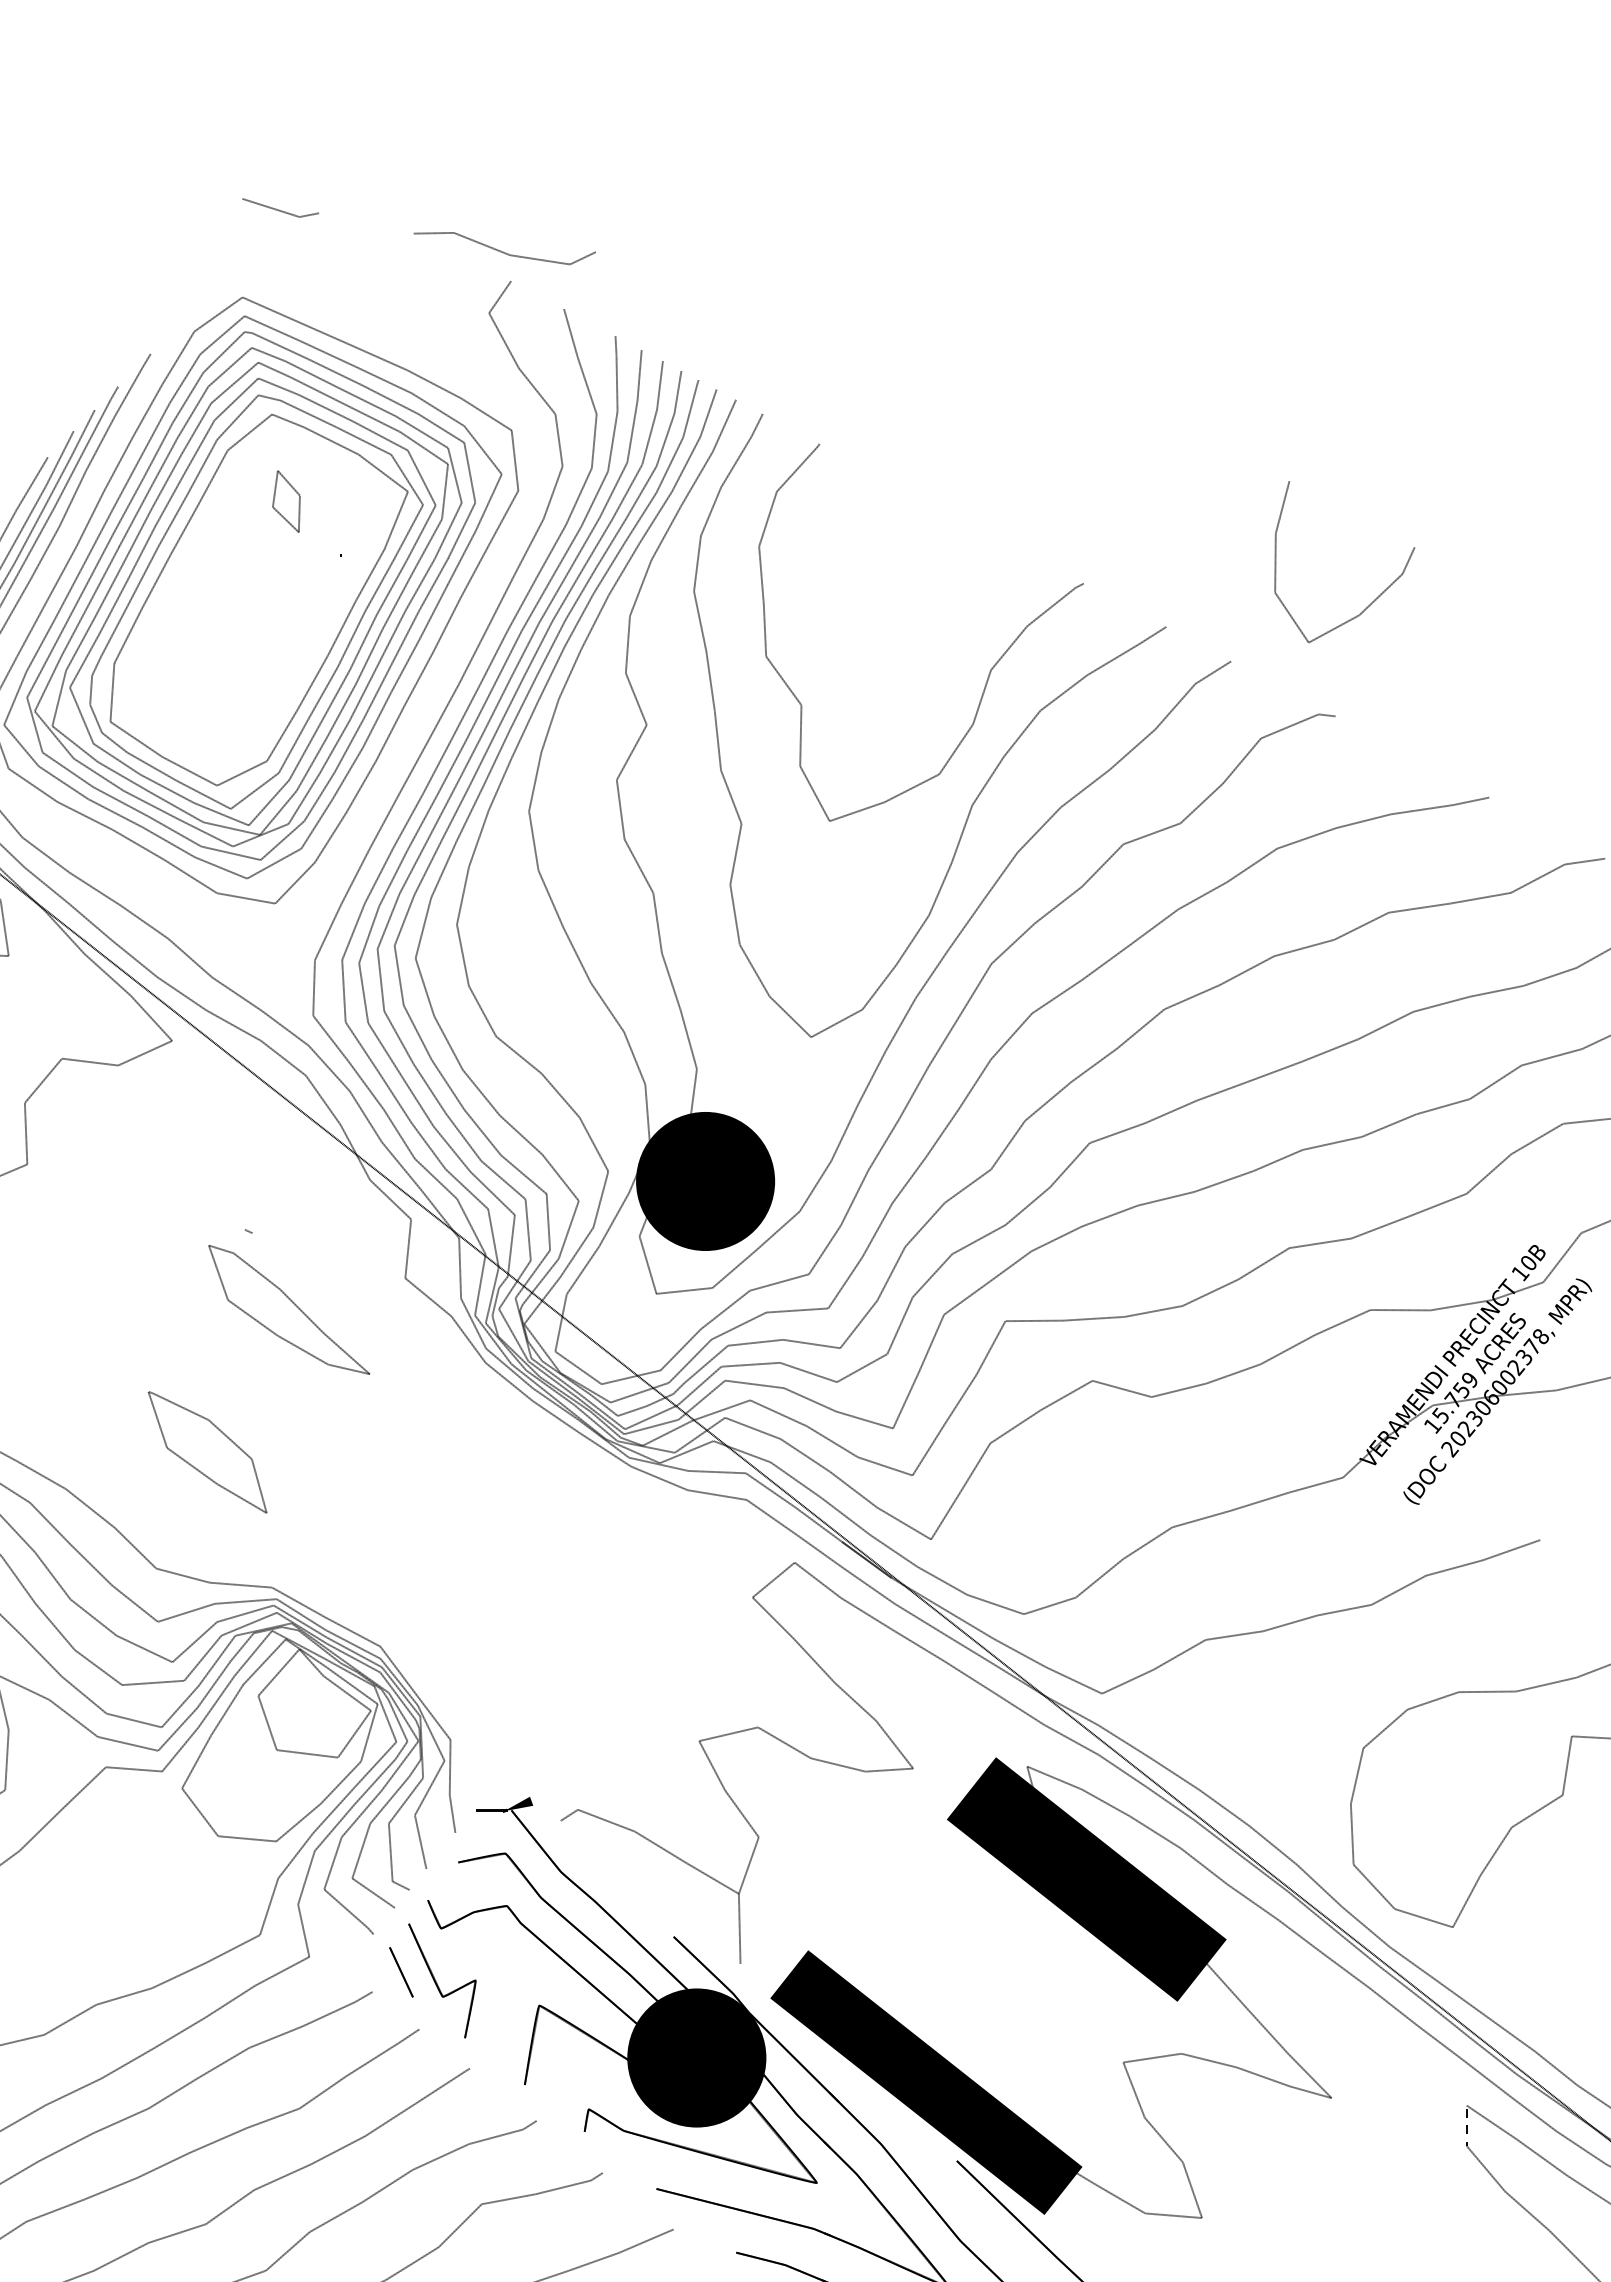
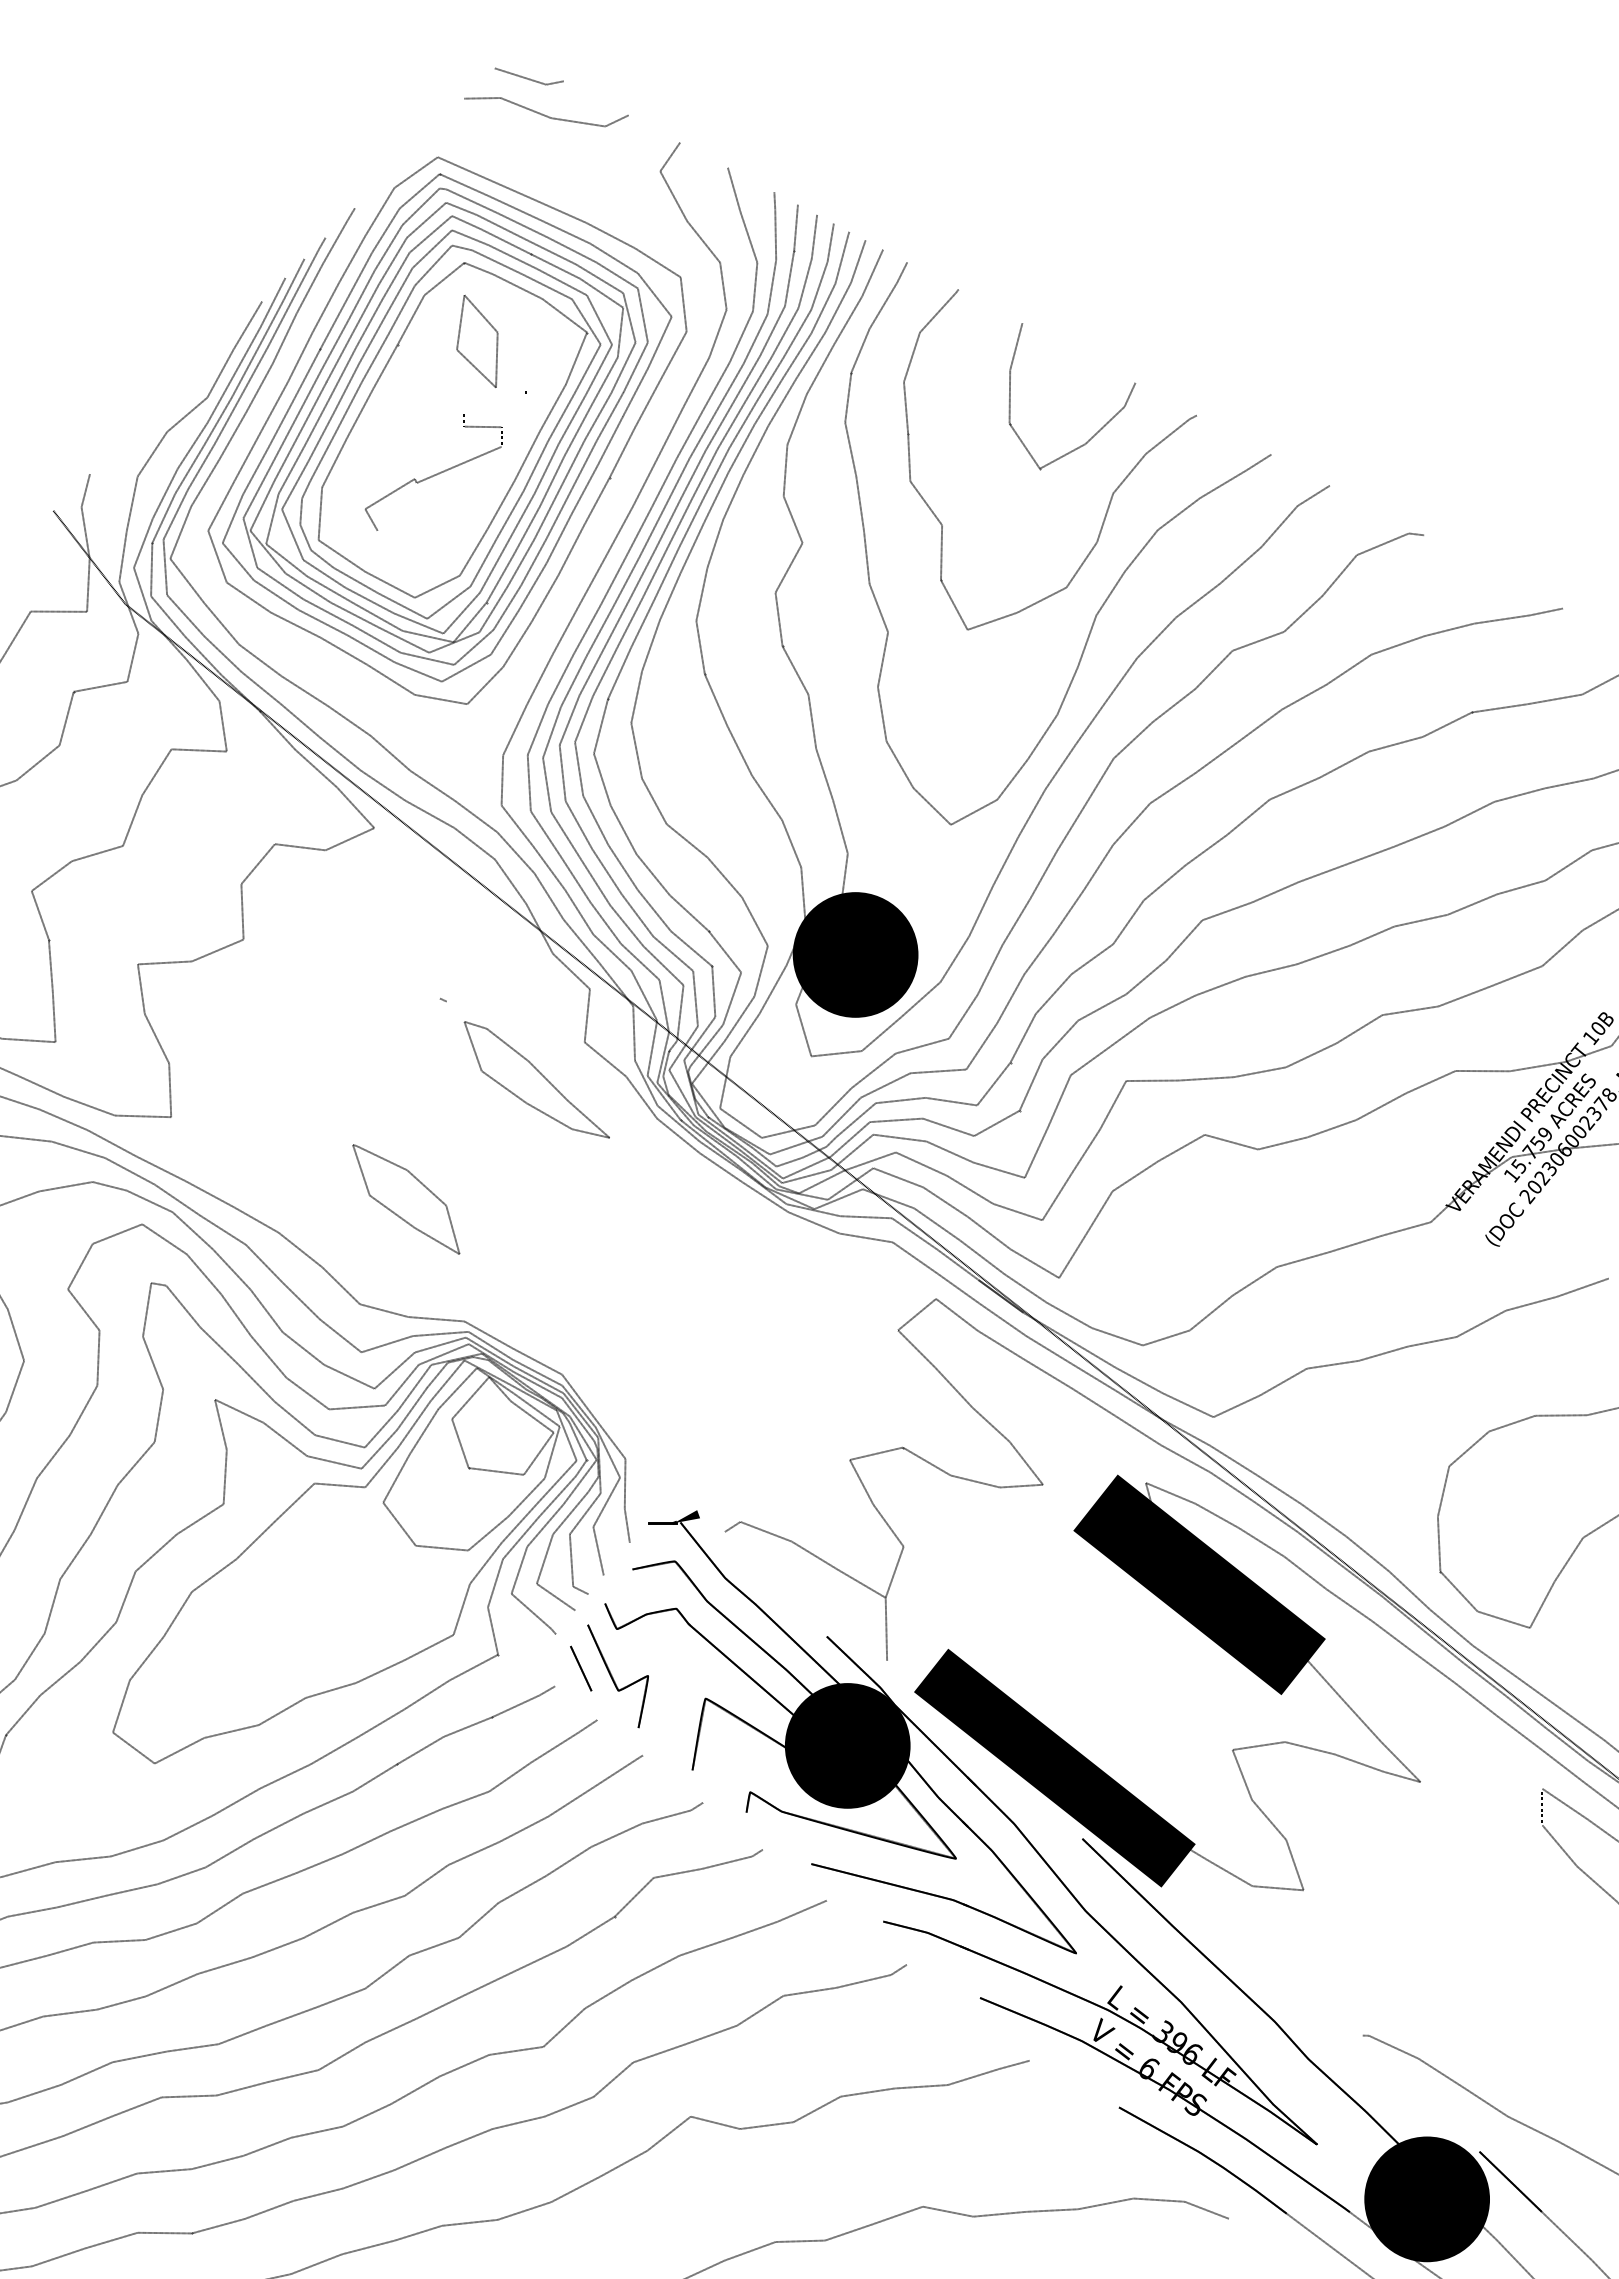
line: (278, 209) -> (527, 77), moved
line: (502, 251) -> (544, 114), moved
part: (286, 501) -> (477, 341), size x1.67
curve: (1378, 595) -> (1102, 426), moved
curve: (238, 649) -> (434, 474), added
part: (288, 1309) -> (536, 1079), moved

